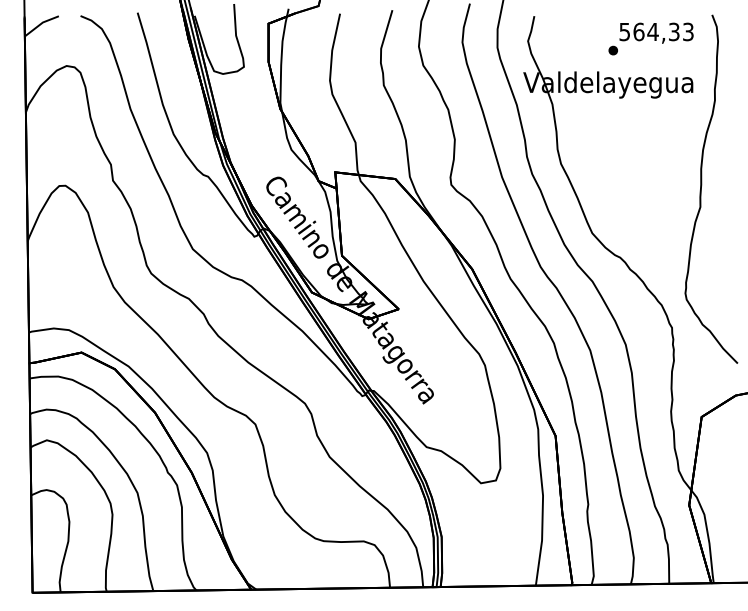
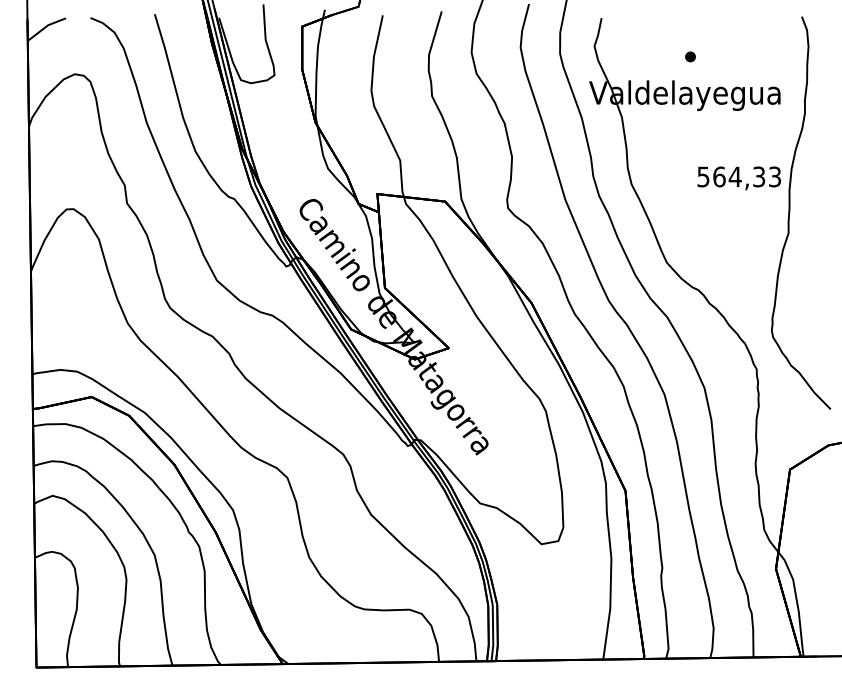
text: (655, 33) -> (738, 178), moved

